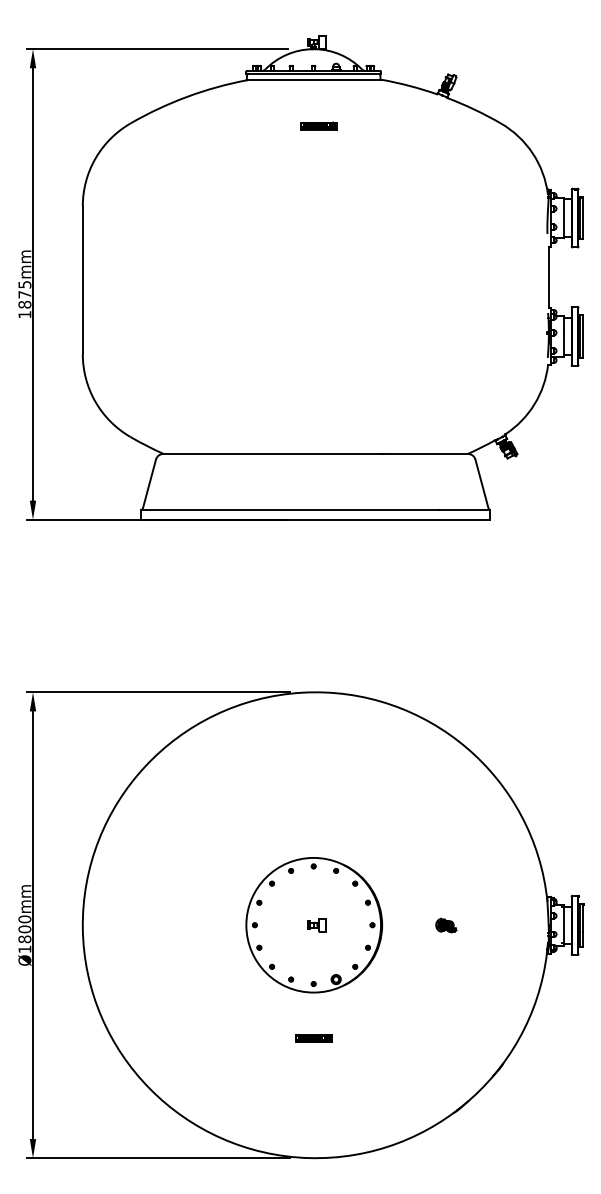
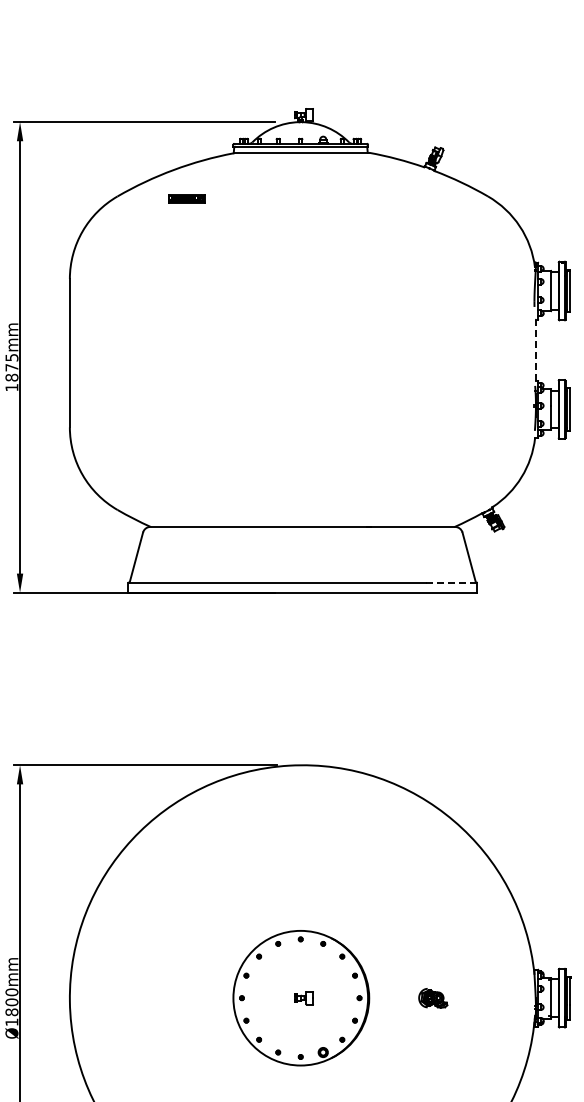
part: (318, 125) -> (186, 198), moved
line: (548, 277) -> (535, 350), solid -> dashed
line: (464, 509) -> (451, 582), solid -> dashed
part: (446, 925) -> (433, 998), size x1.4

